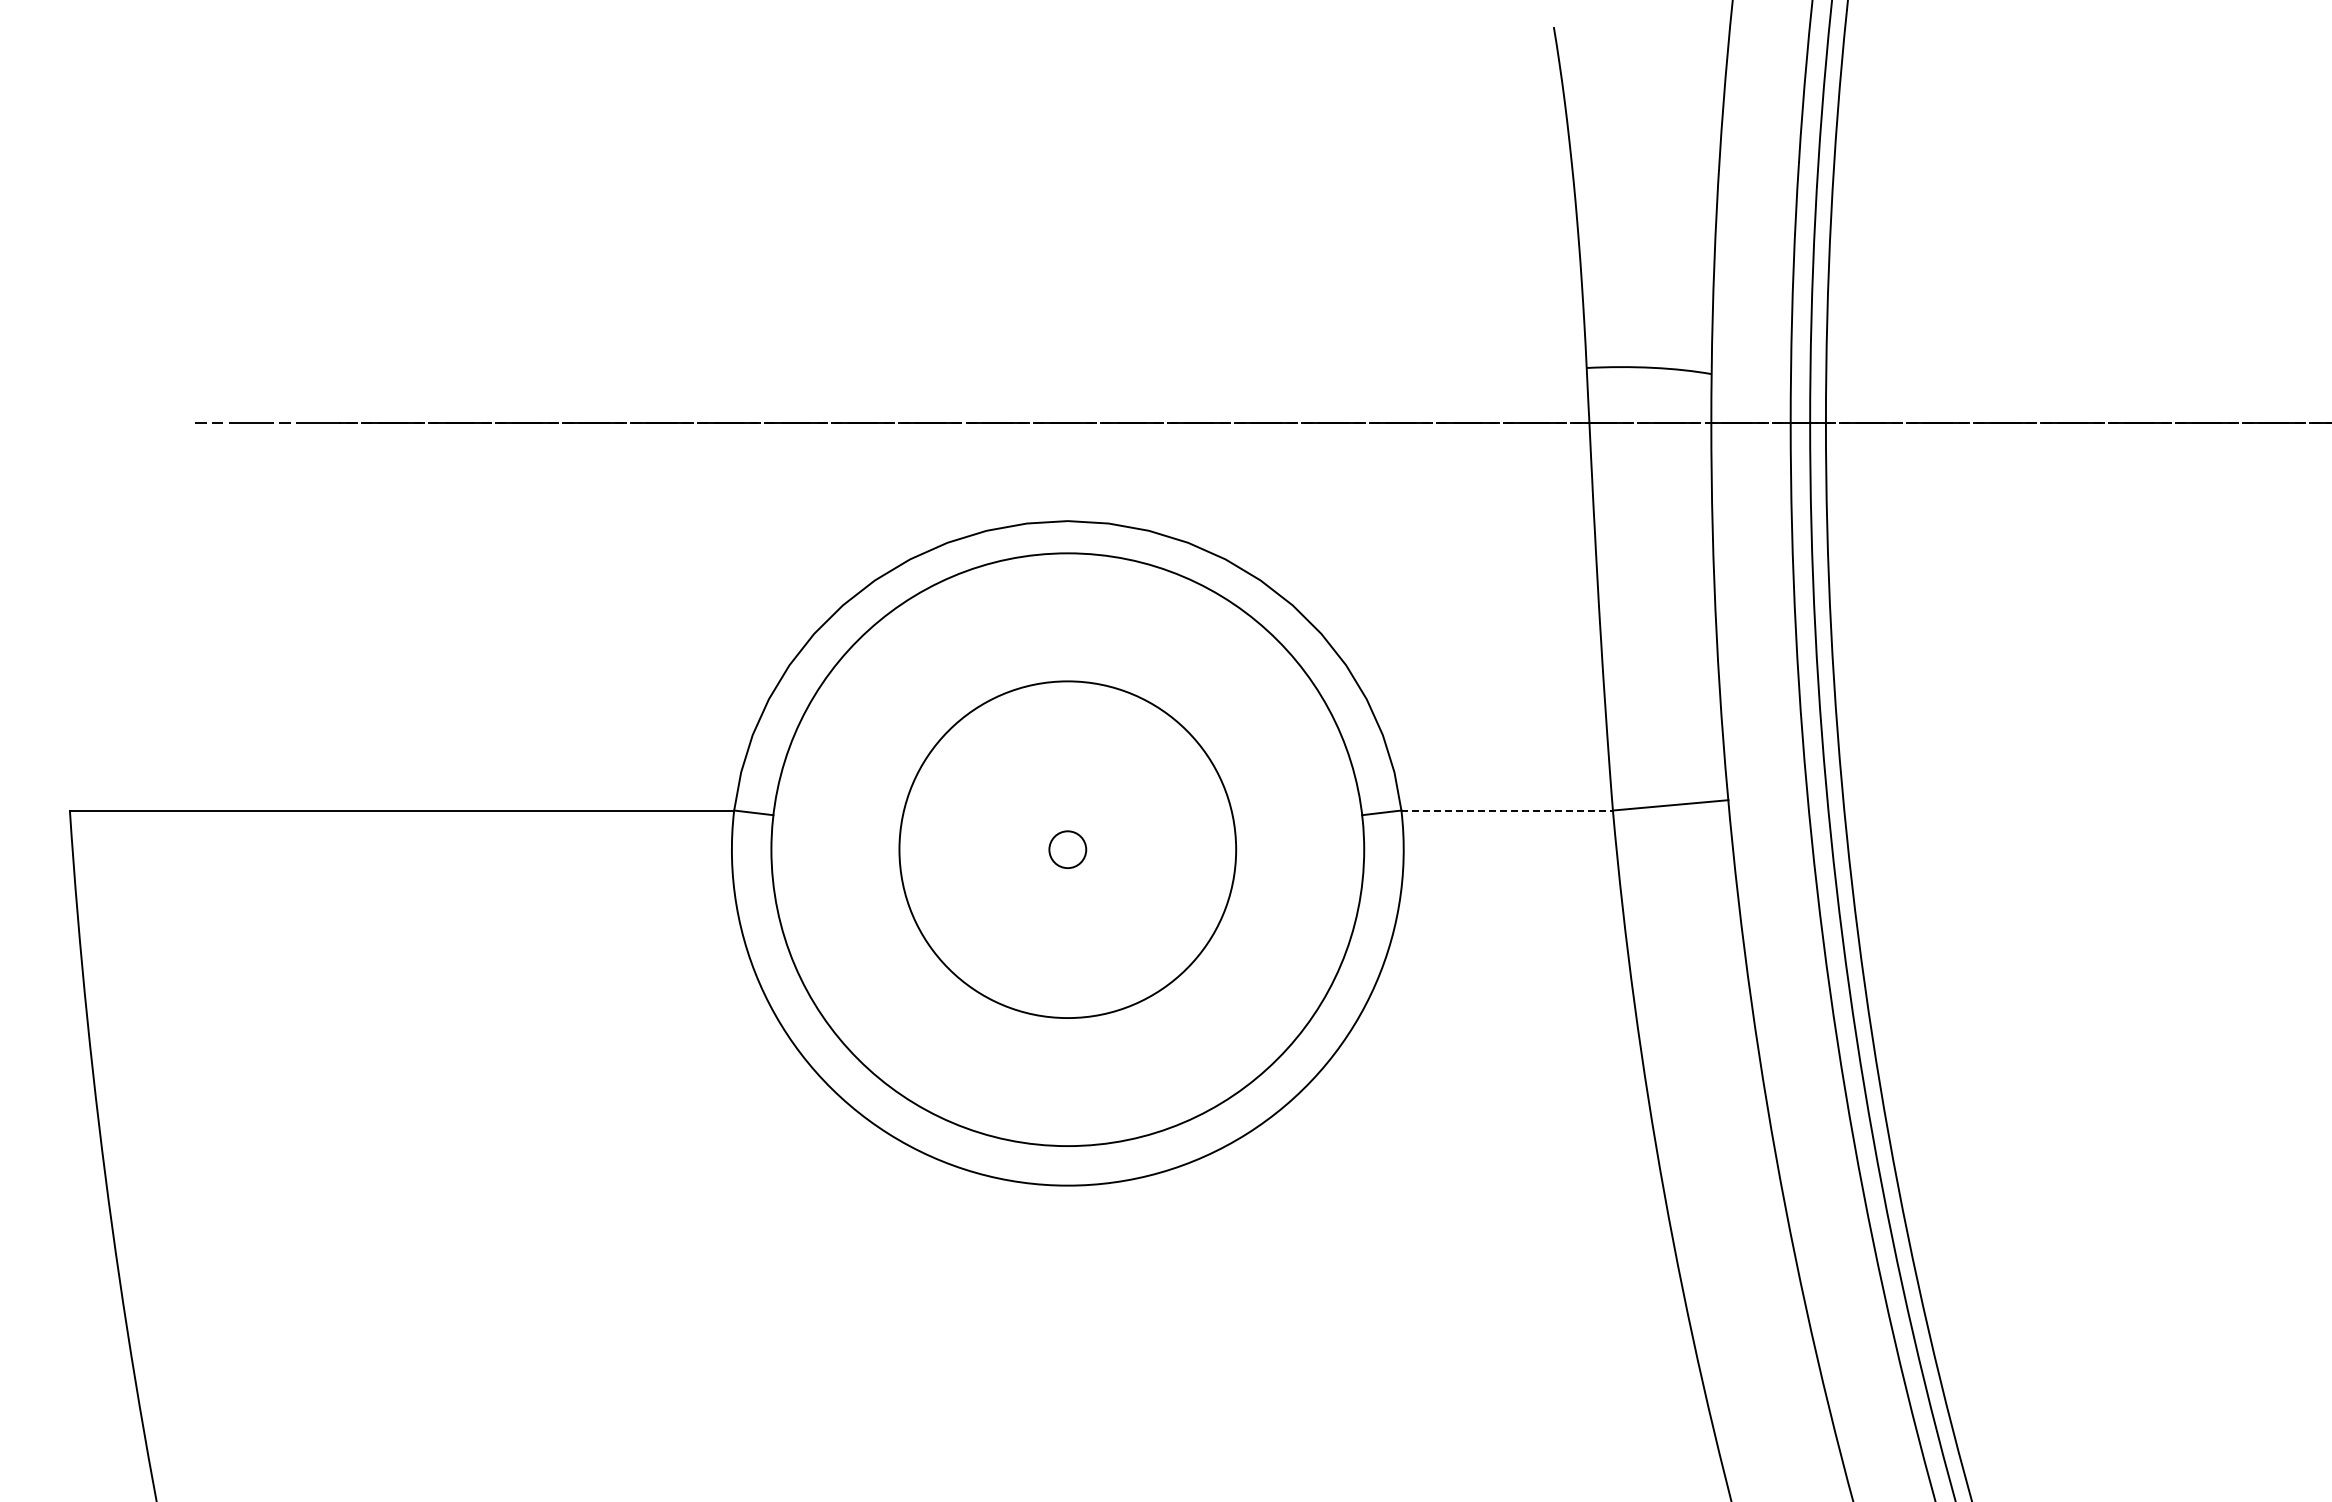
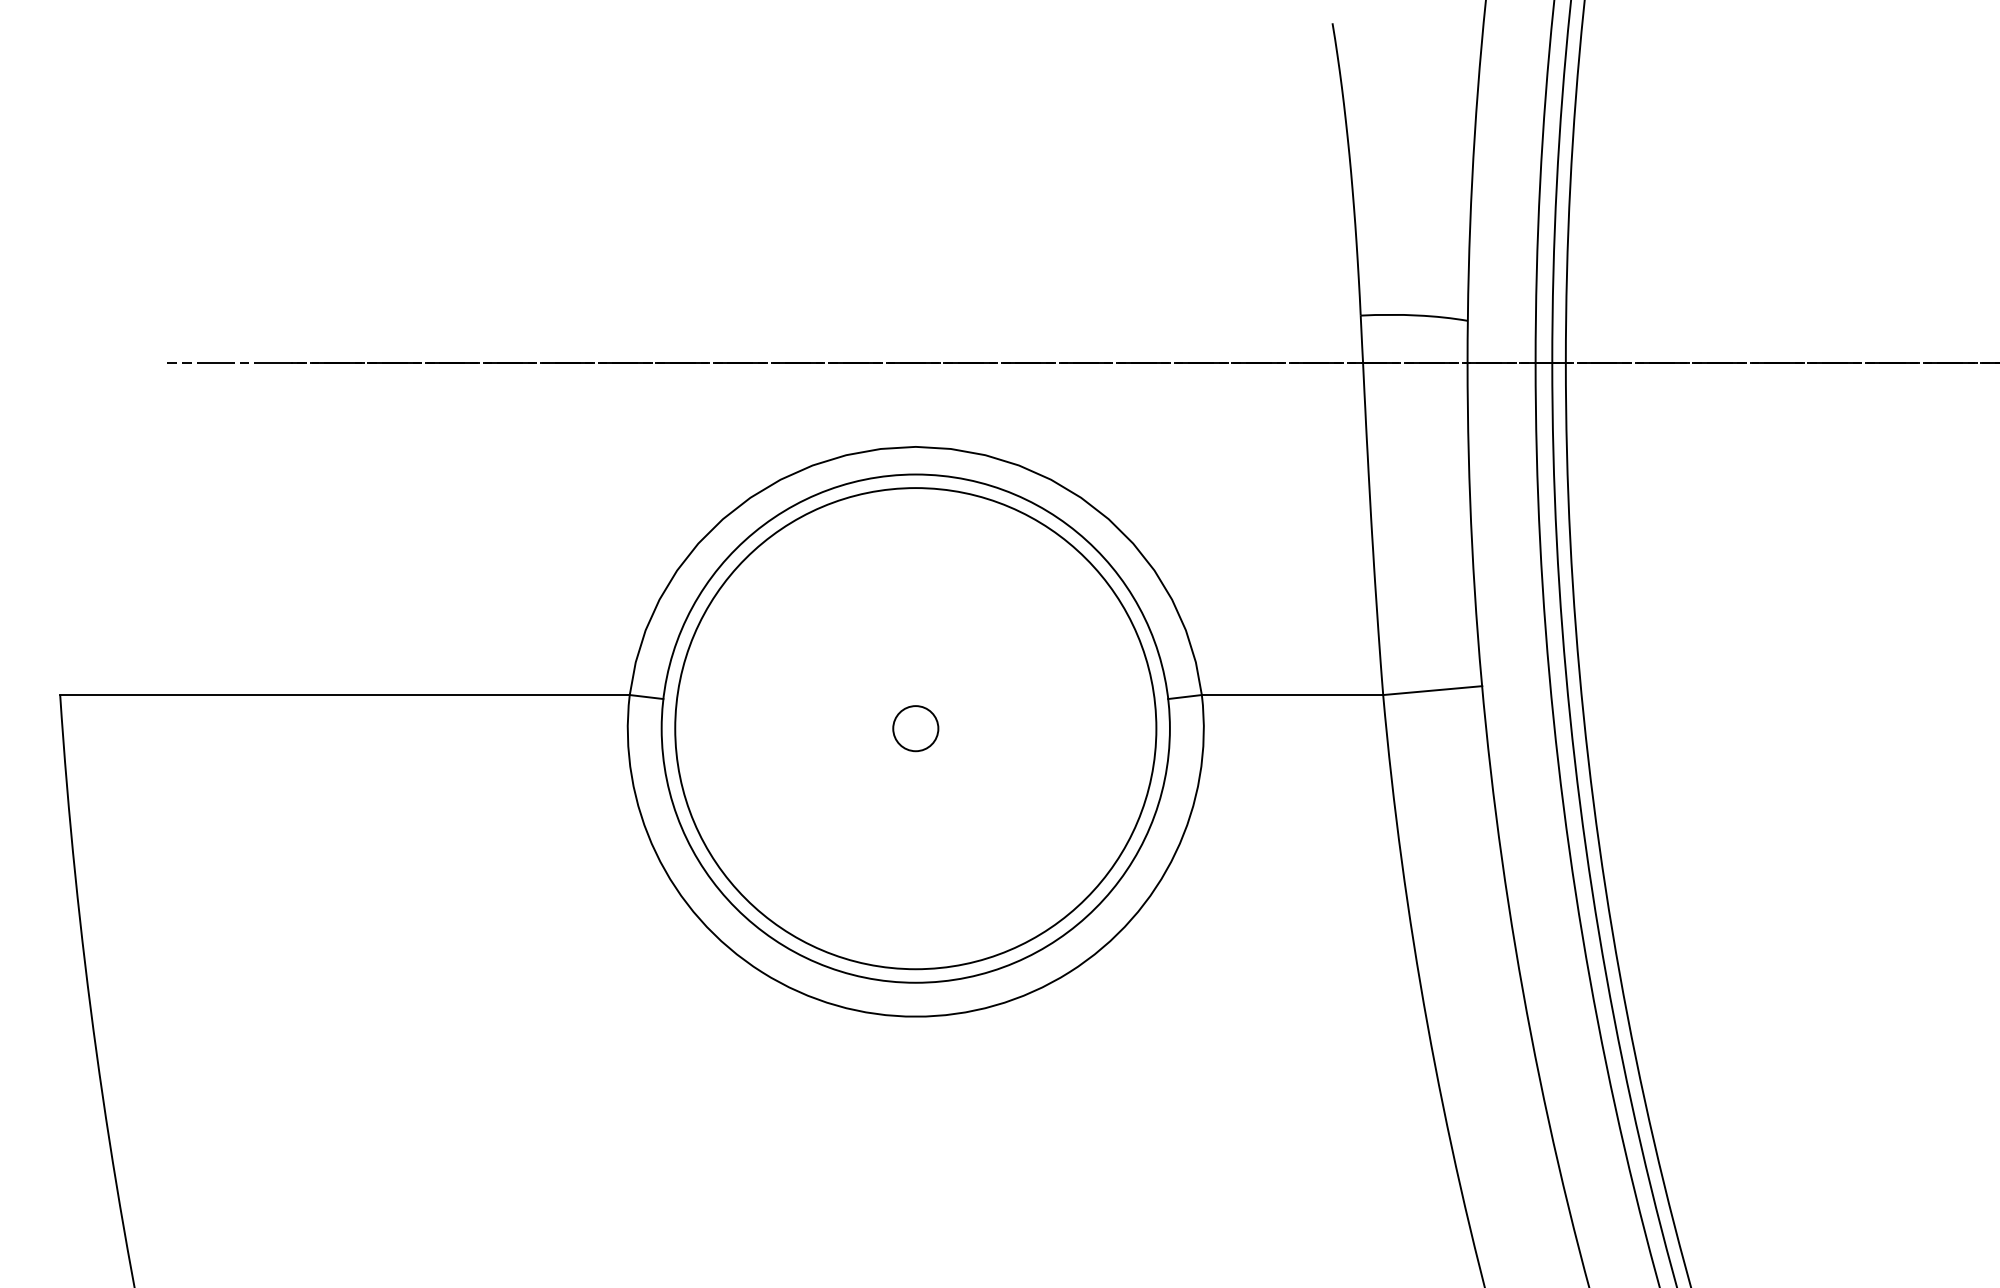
line: (1507, 810) -> (1292, 695), dashed -> solid
circle: (1067, 849) -> (915, 728), size x1.43
circle: (1067, 849) -> (915, 728), size x1.67

